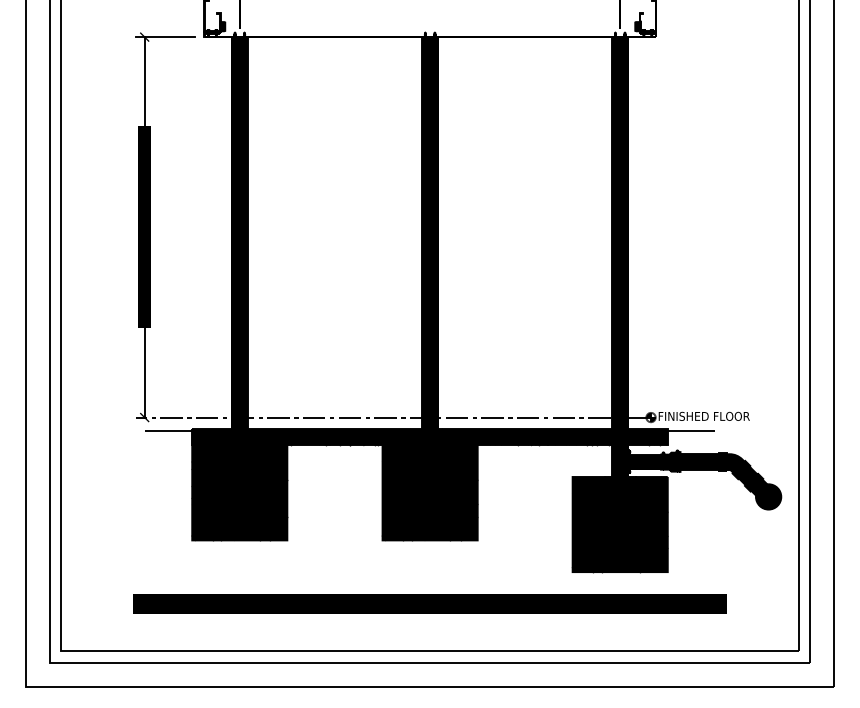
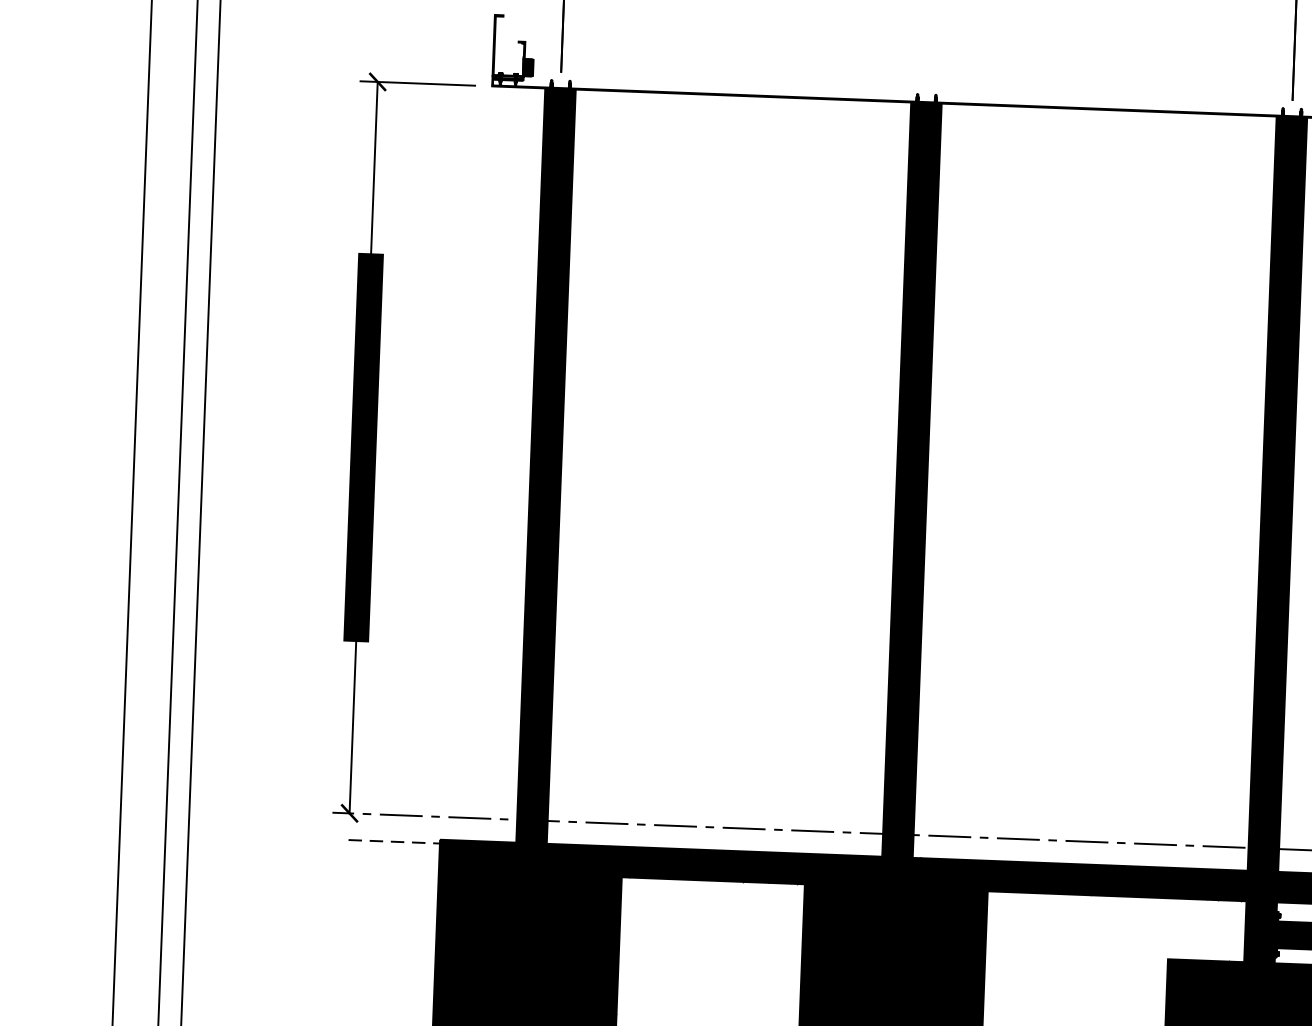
line: (168, 431) -> (394, 841), solid -> dashed

